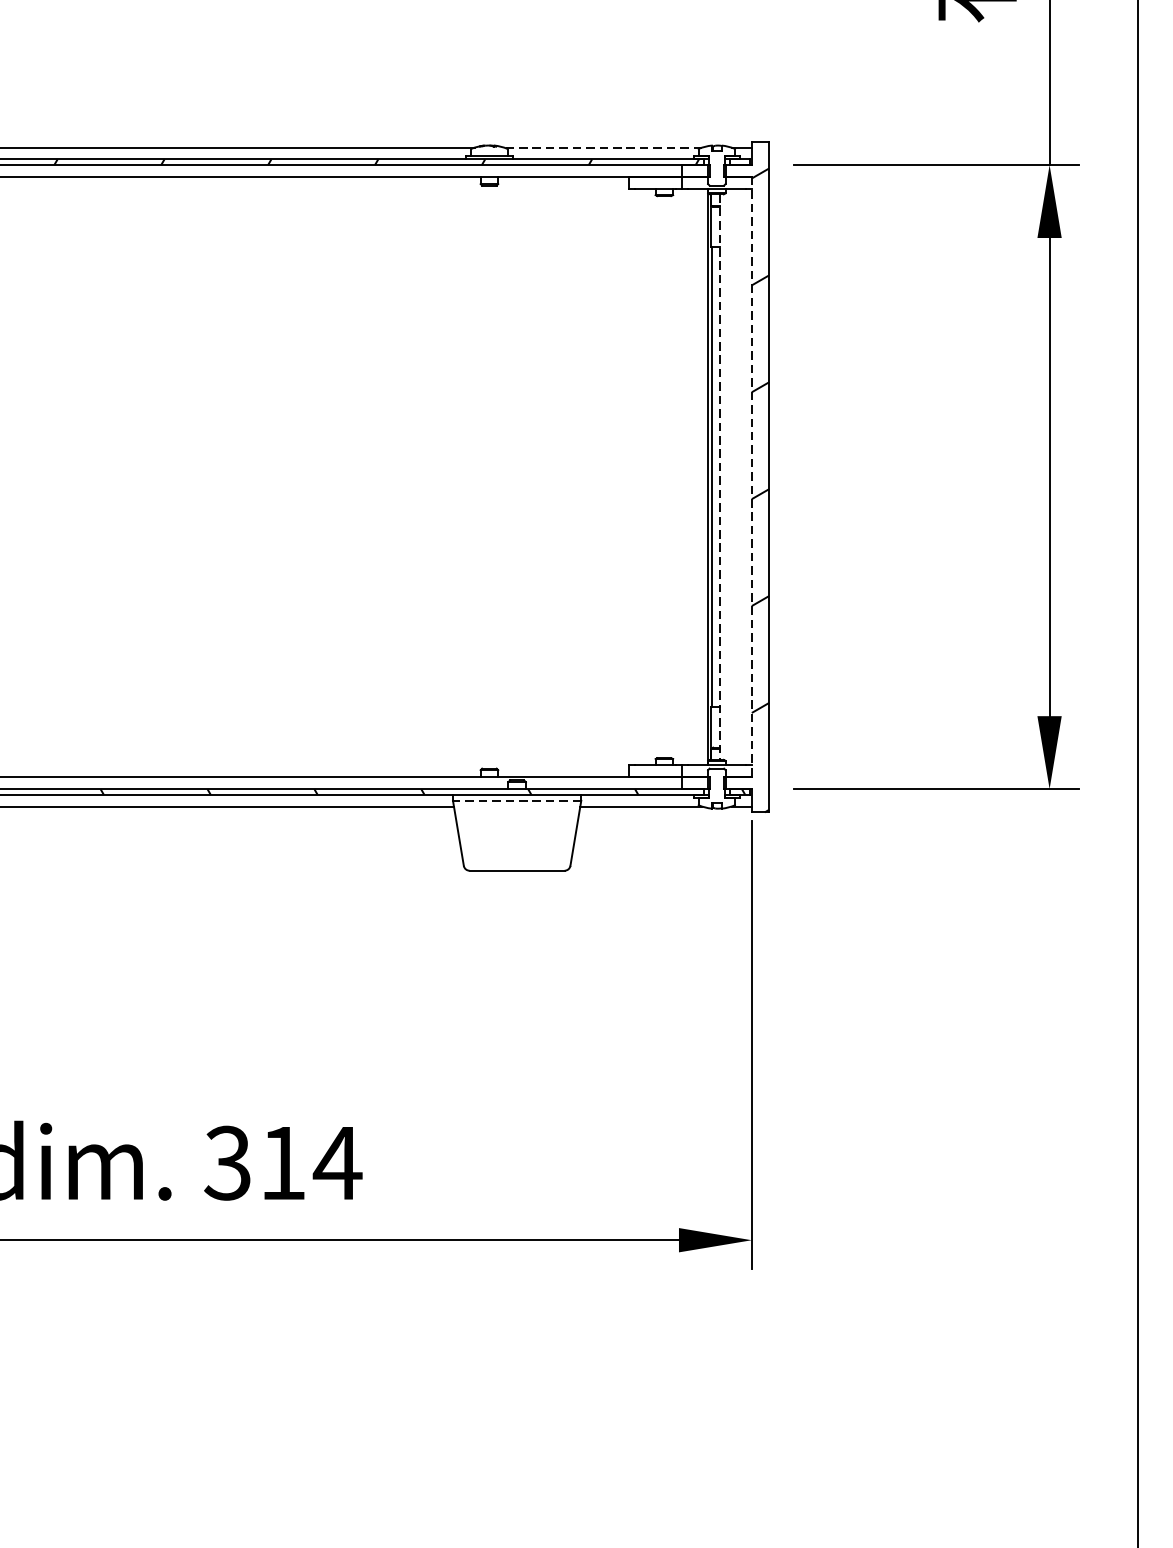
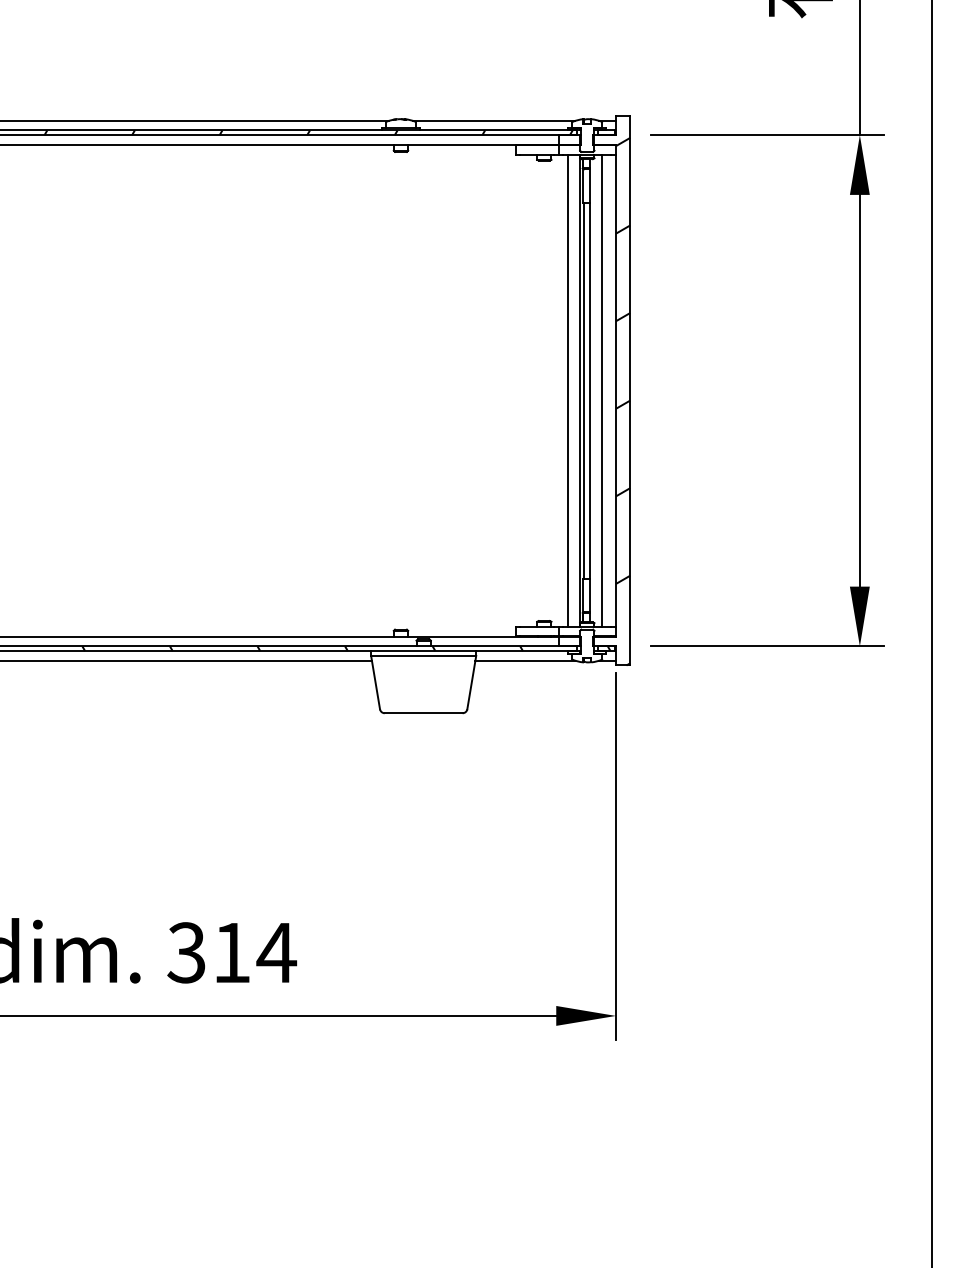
line: (602, 147) -> (493, 120), dashed -> solid
line: (693, 476) -> (568, 390), added
line: (719, 476) -> (589, 390), dashed -> solid
line: (734, 476) -> (601, 390), added
line: (751, 477) -> (615, 391), dashed -> solid
line: (516, 800) -> (423, 655), dashed -> solid

